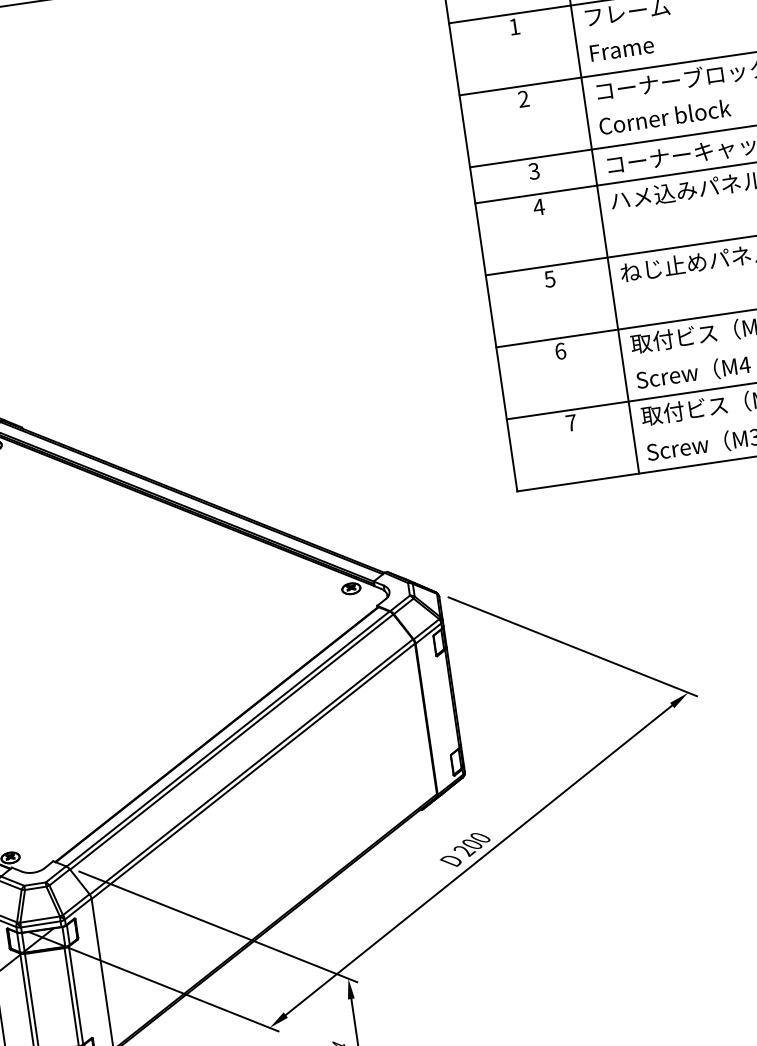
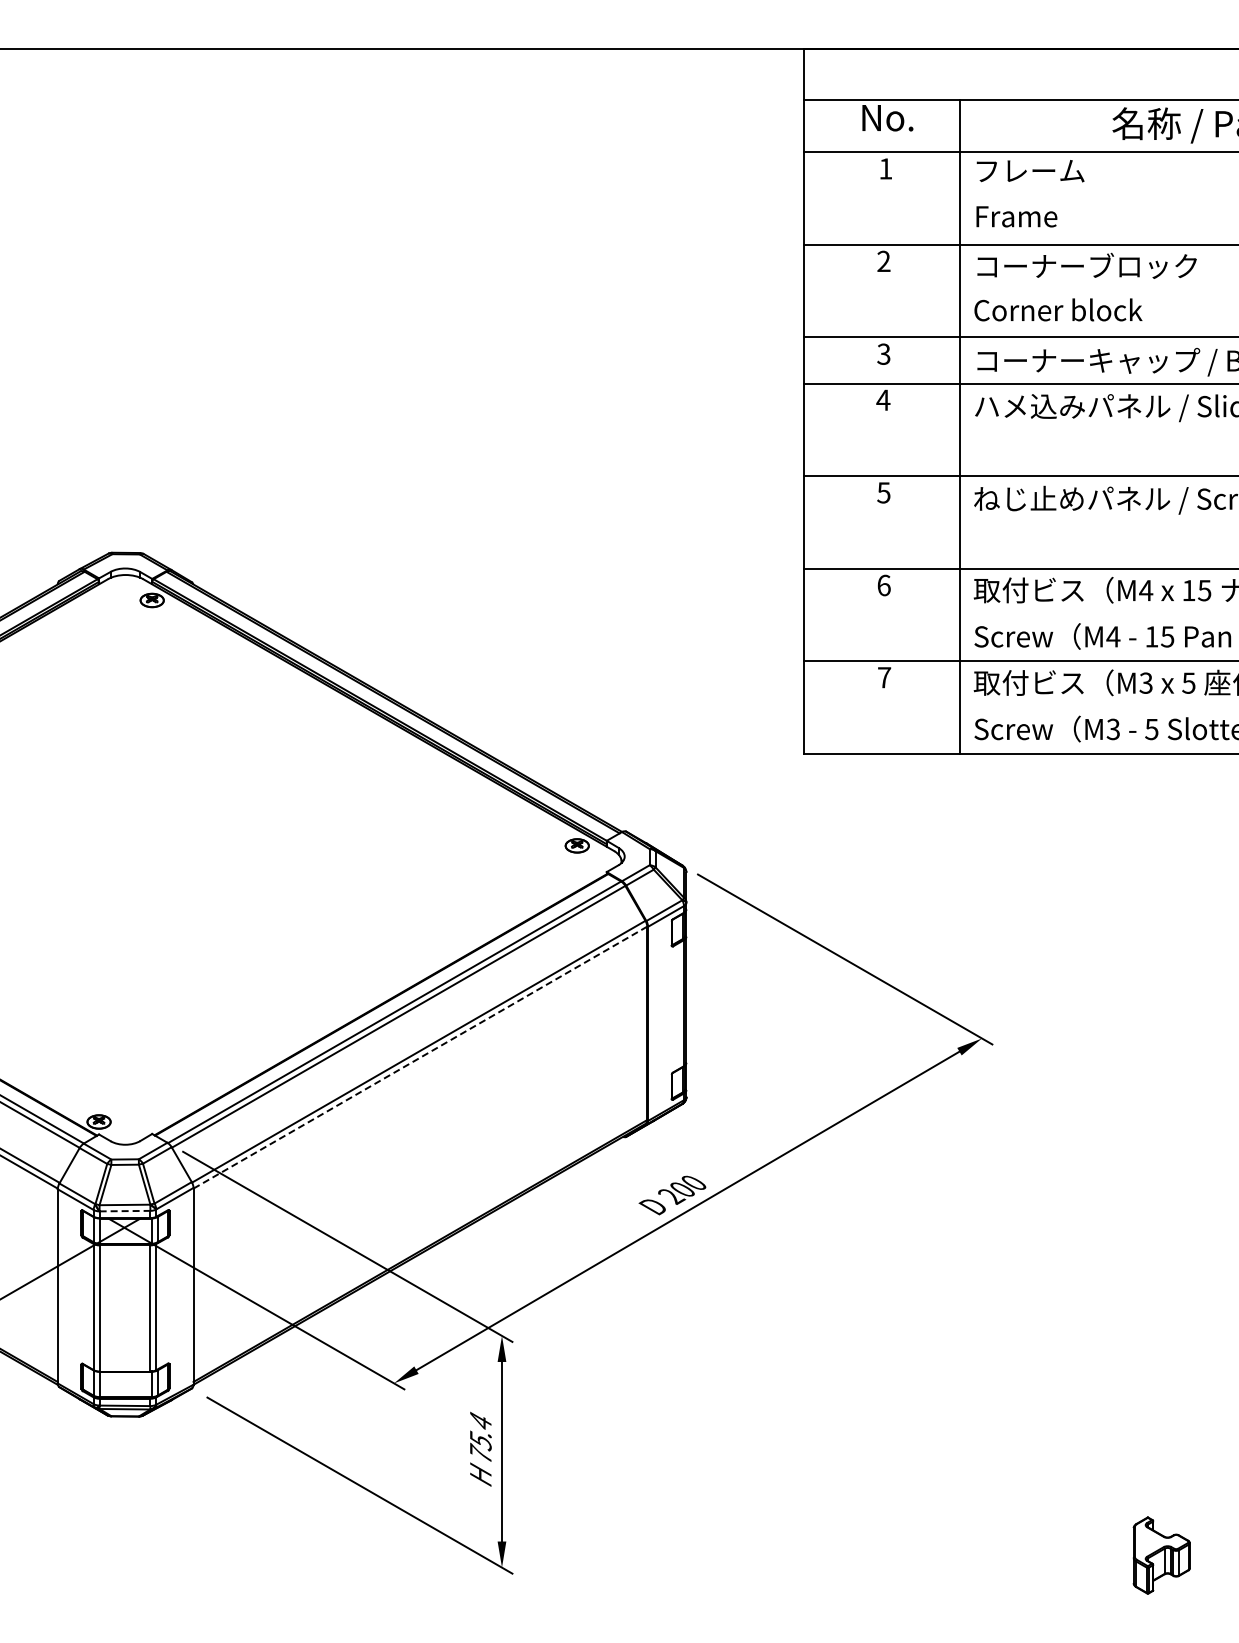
line: (253, 771) -> (420, 1057), solid -> dashed
line: (41, 924) -> (125, 1211), solid -> dashed

